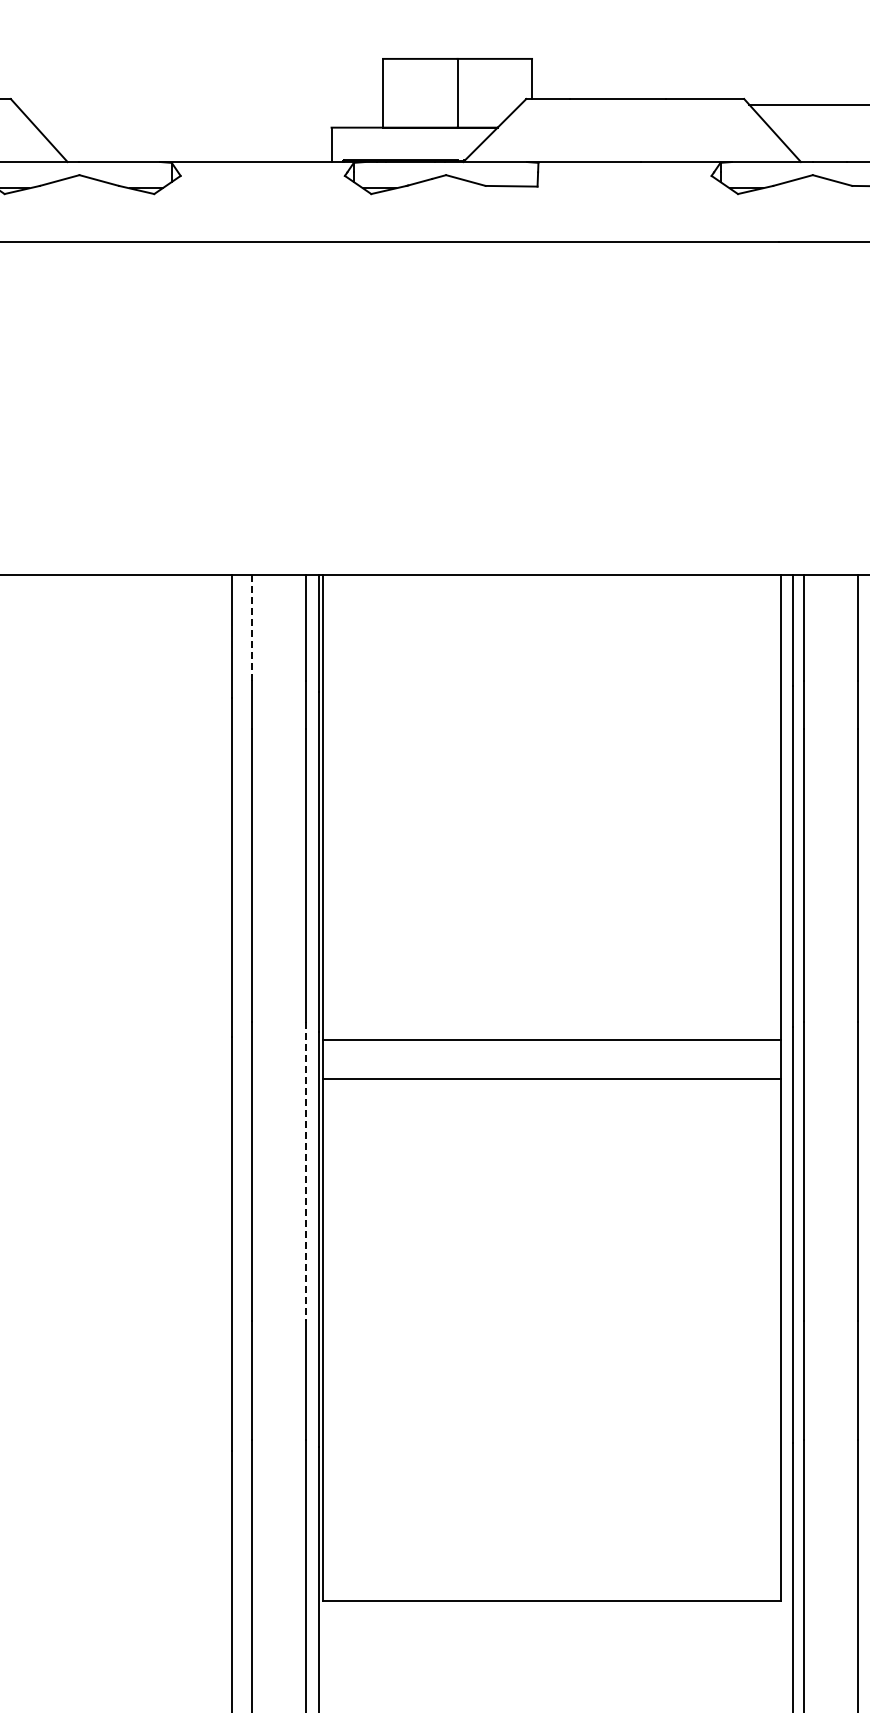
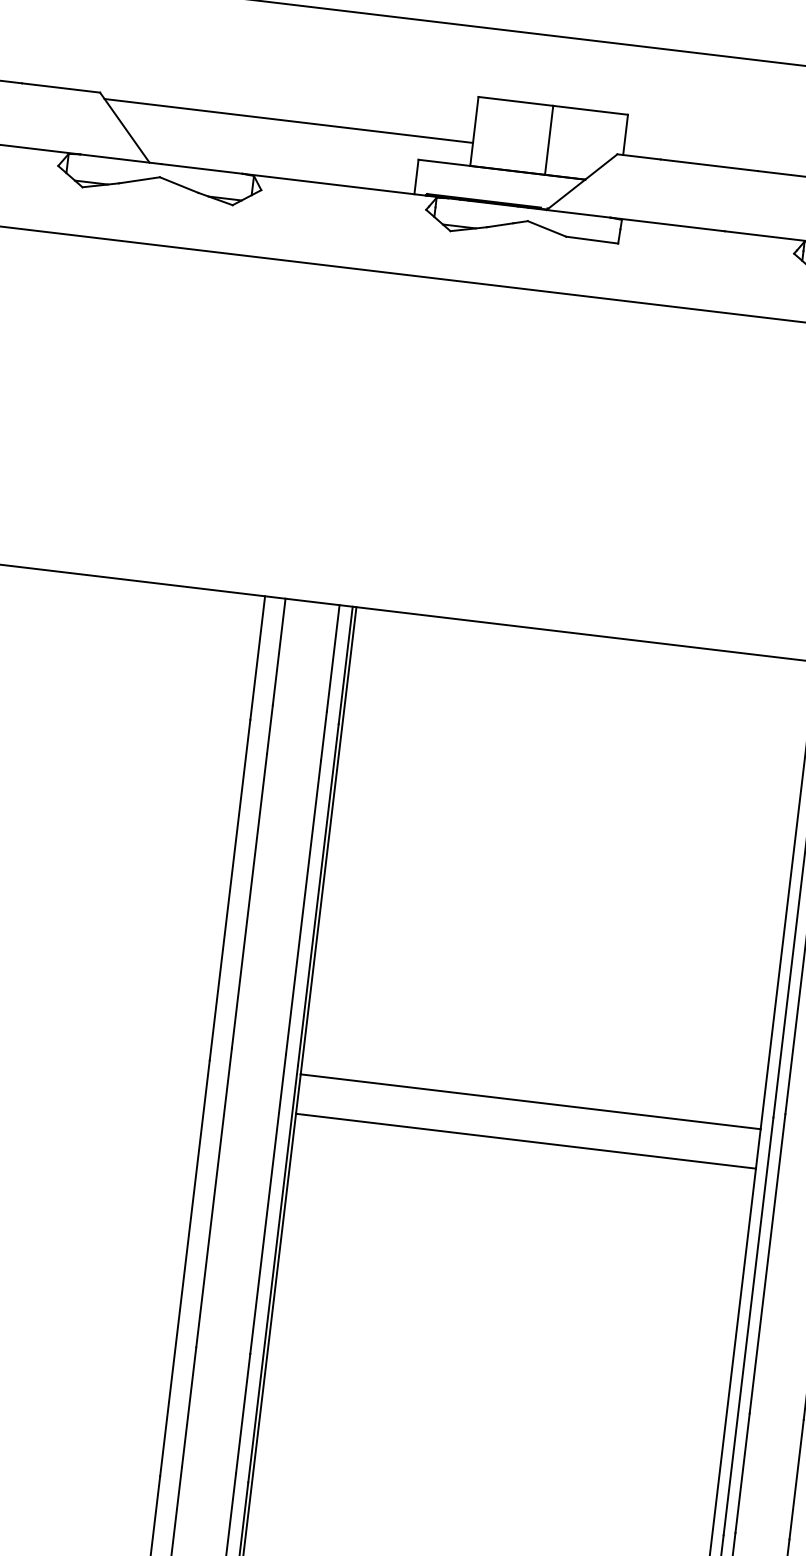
line: (199, 104) -> (288, 120), added
line: (252, 628) -> (279, 652), dashed -> solid
line: (306, 1172) -> (268, 1205), dashed -> solid

